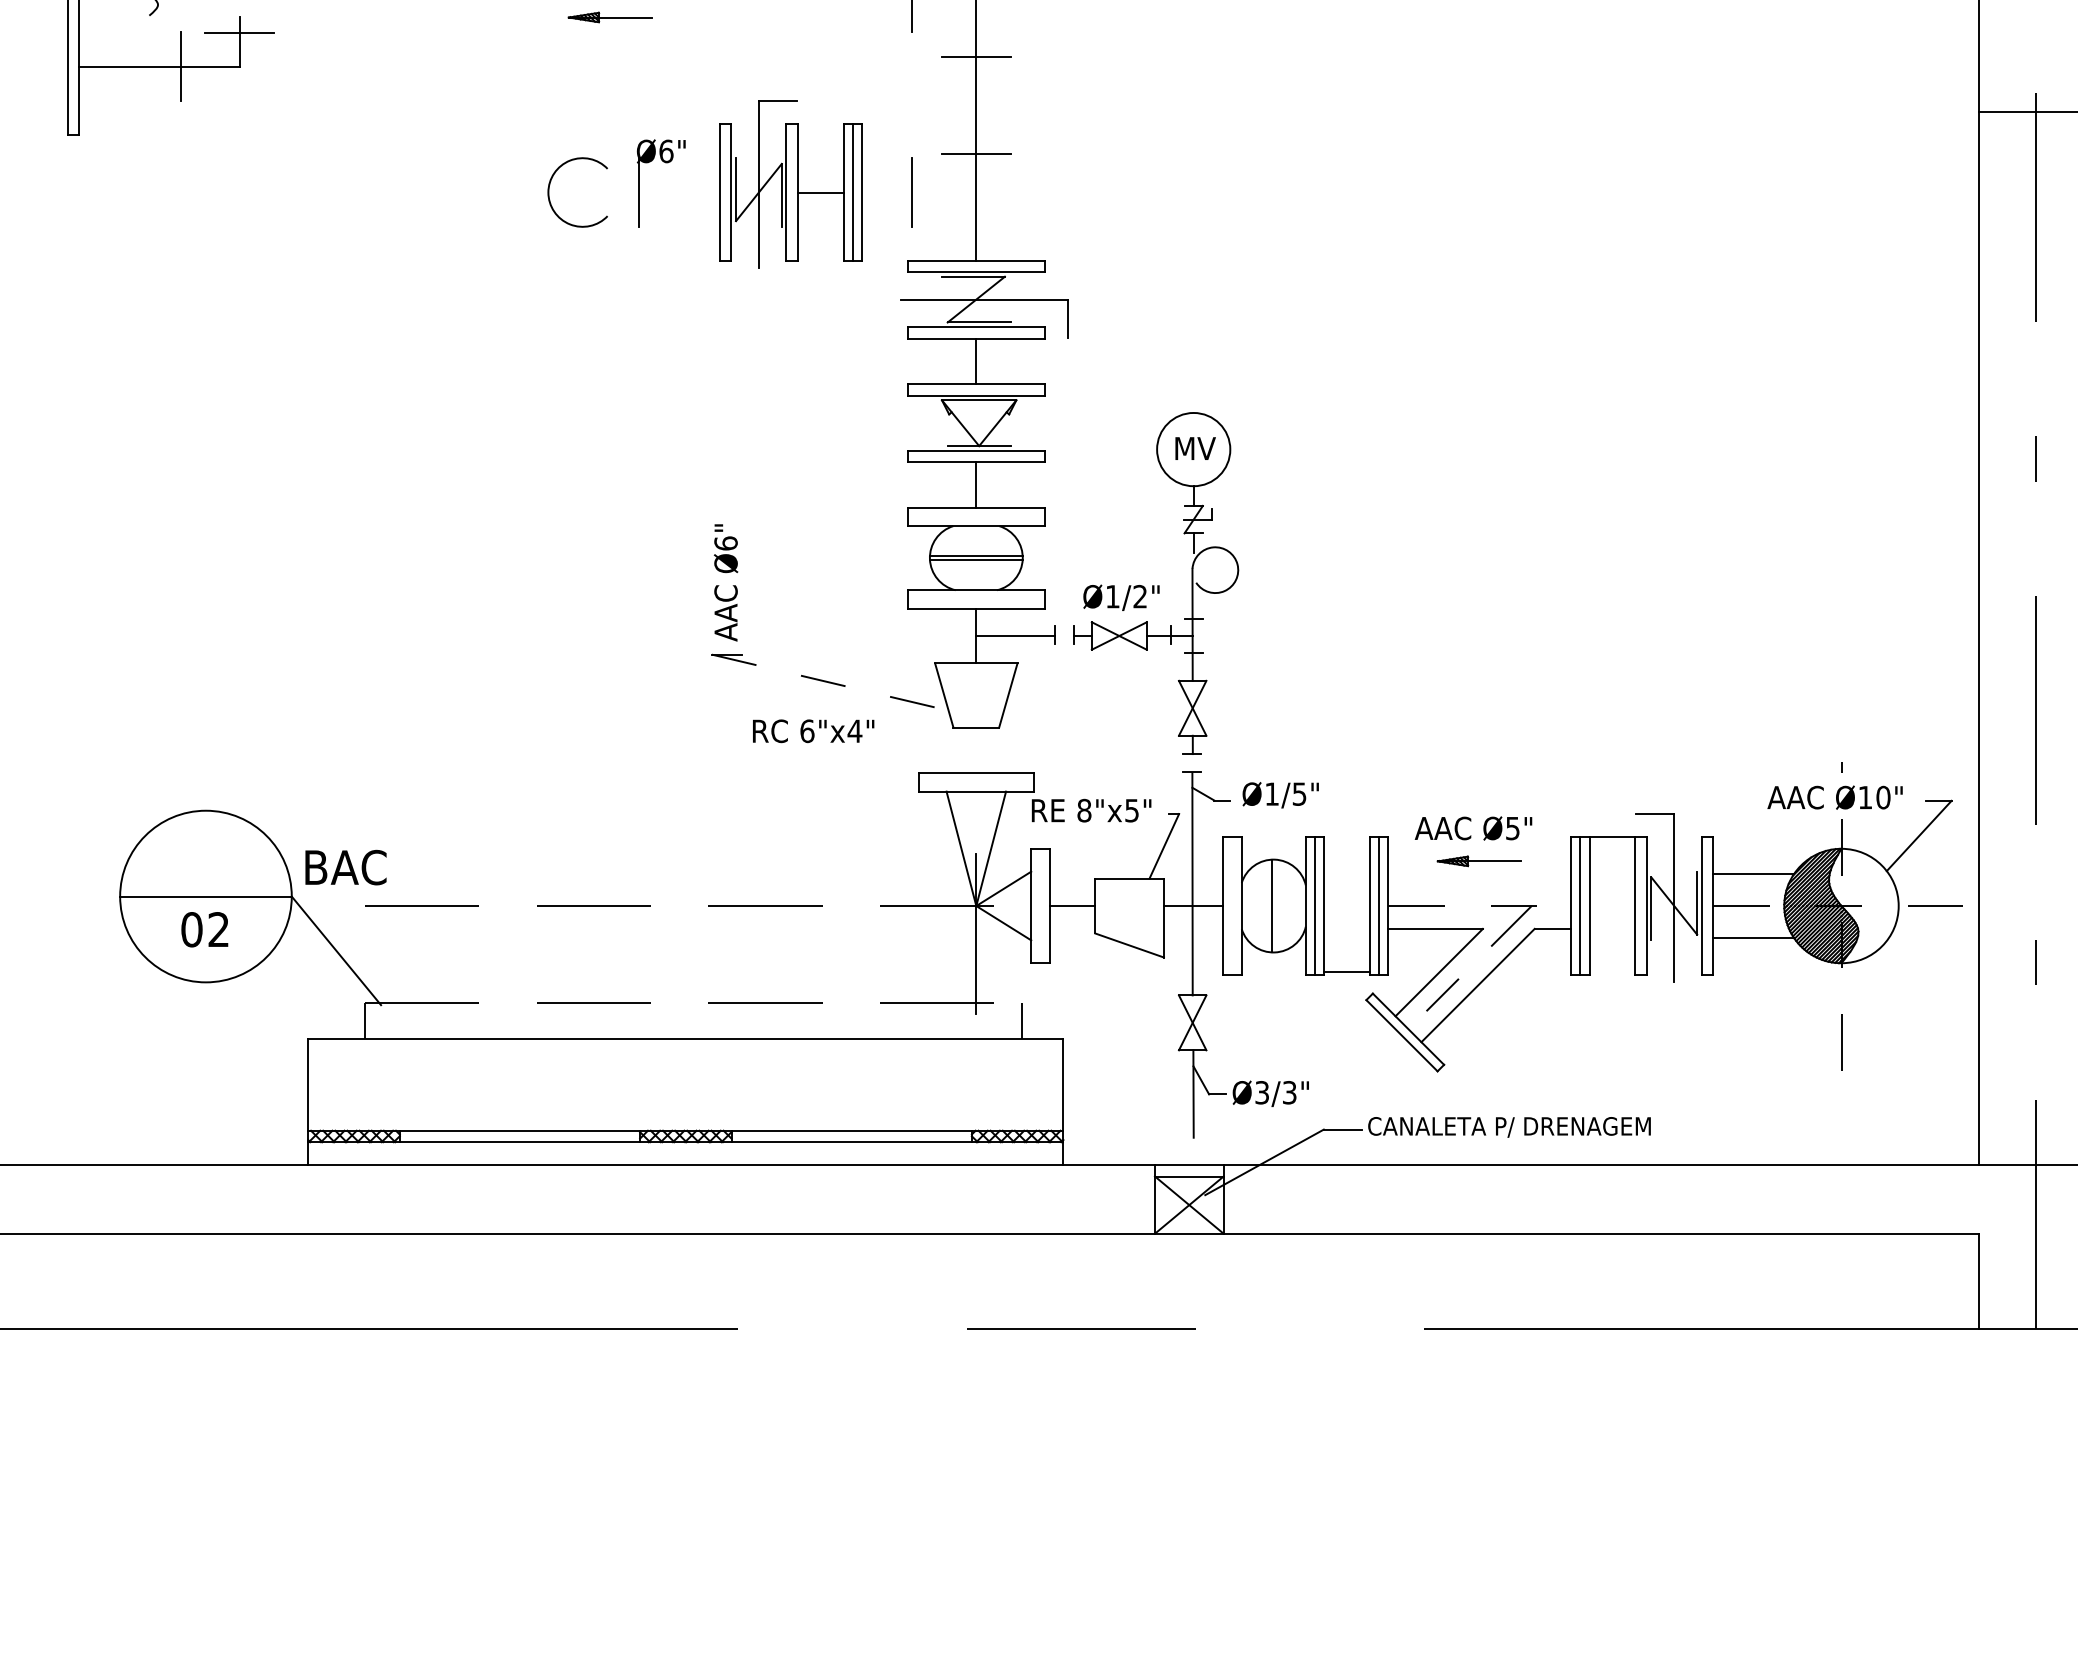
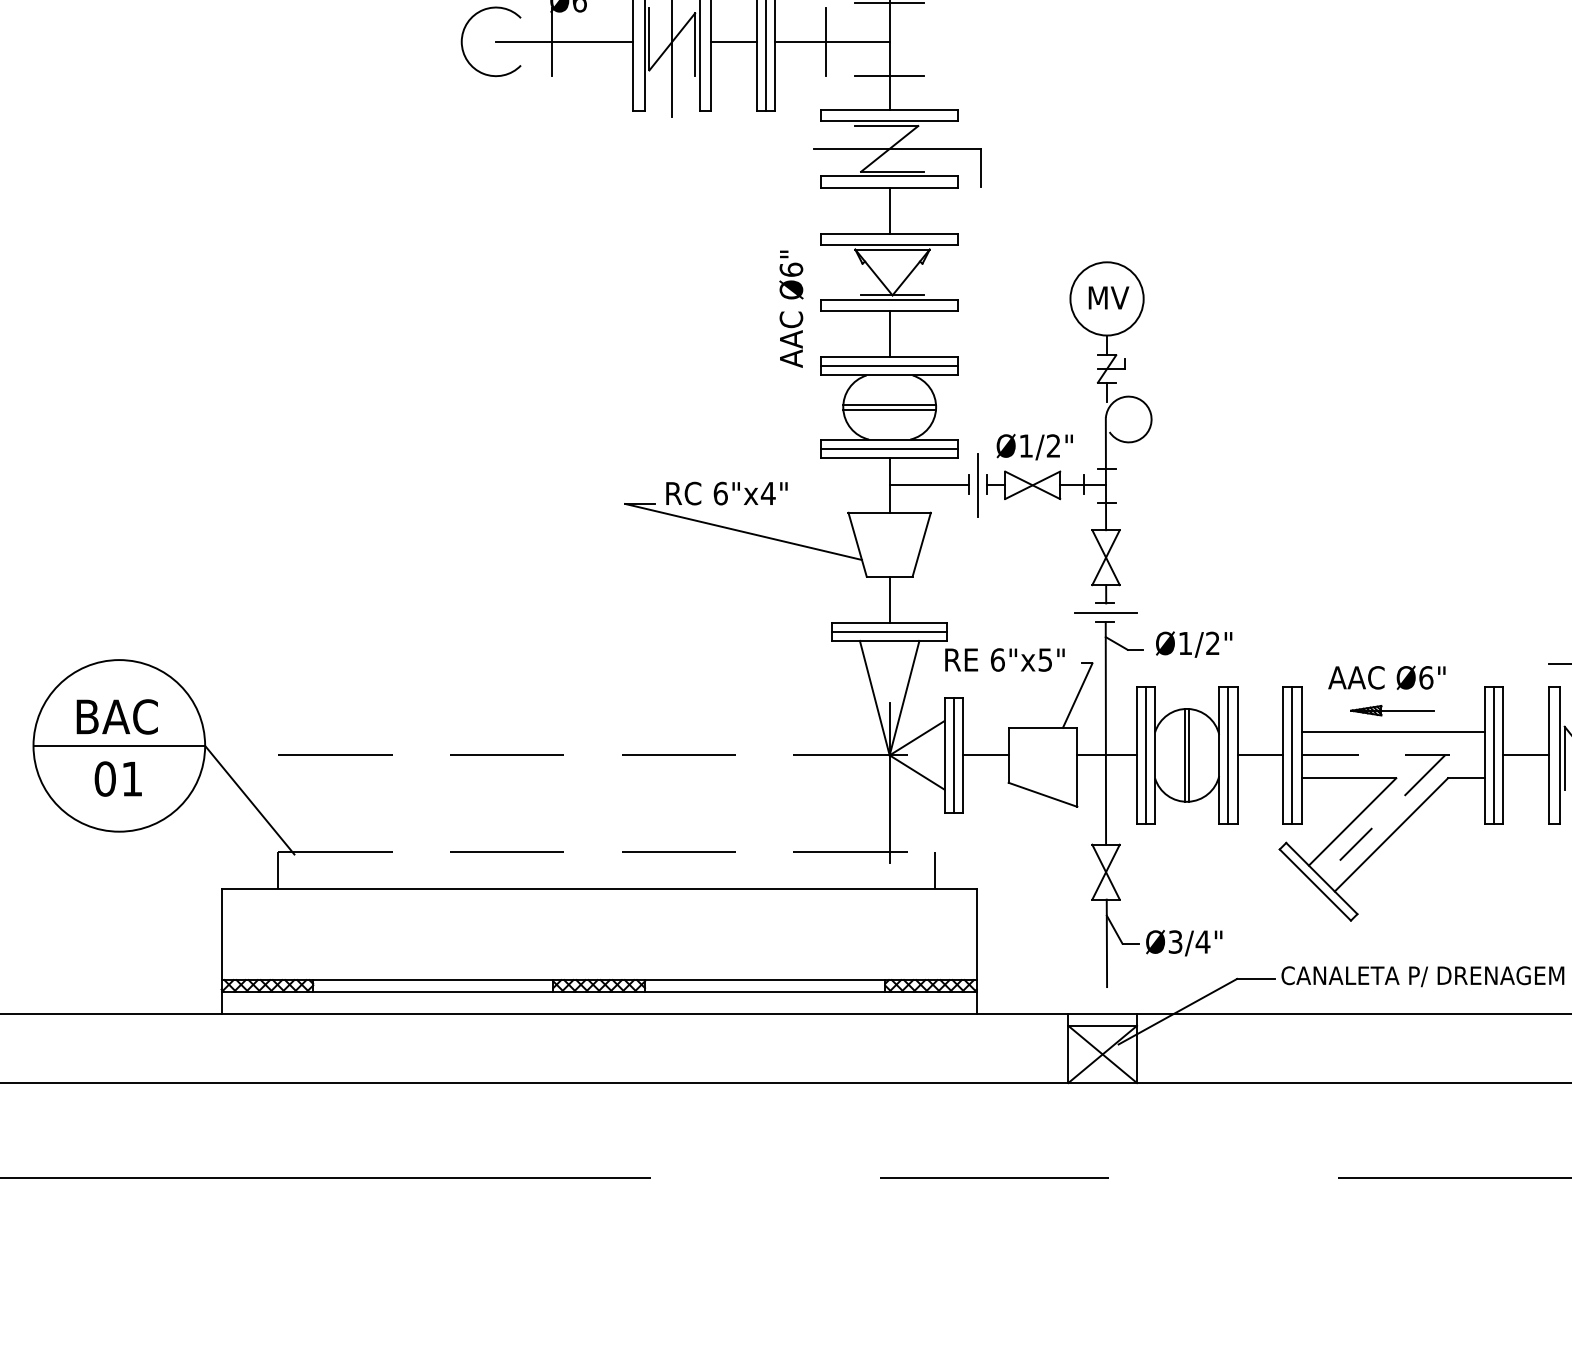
line: (651, 192) -> (564, 41), added
line: (918, 192) -> (831, 41), added
line: (975, 226) -> (888, 75), added
line: (975, 517) -> (888, 366), added
text: (725, 582) -> (790, 308), moved
line: (975, 599) -> (888, 448), added
line: (1064, 635) -> (977, 484), added
line: (830, 682) -> (743, 531), dashed -> solid
text: (813, 731) -> (726, 493), moved
line: (976, 750) -> (889, 599), added
line: (1192, 763) -> (1105, 612), added
line: (976, 782) -> (889, 631), added
text: (1299, 793) -> (1212, 642), Ø1/5" -> Ø1/2"
text: (1084, 810) -> (997, 659), 8"x5" -> 6"x5"
text: (1513, 828) -> (1426, 677), Ø5" -> Ø6"
line: (1612, 837) -> (1525, 755), moved
text: (345, 867) -> (116, 716), moved
line: (1479, 883) -> (1392, 732), added
line: (1040, 905) -> (953, 754), added
line: (1232, 905) -> (1145, 754), added
line: (1276, 905) -> (1189, 754), added
text: (218, 929) -> (131, 778), 02 -> 01
line: (1346, 972) -> (1259, 755), moved
text: (1289, 1092) -> (1202, 941), Ø3/3" -> Ø3/4"

